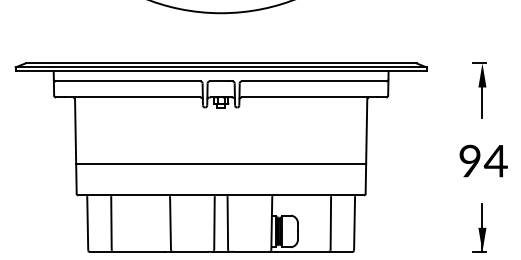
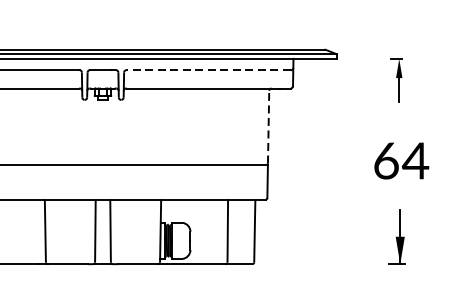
line: (313, 81) -> (208, 70), solid -> dashed
part: (479, 90) -> (396, 80), size x0.7
line: (366, 131) -> (268, 127), solid -> dashed
text: (470, 160) -> (386, 160), 94 -> 64

